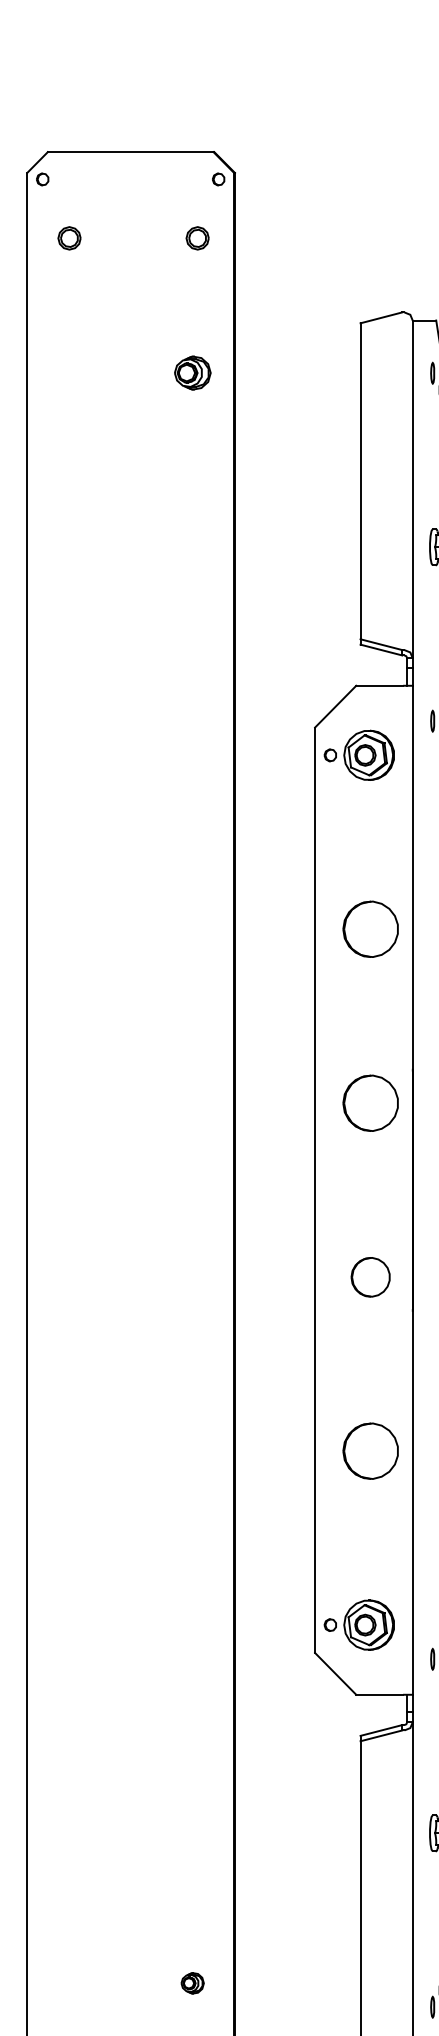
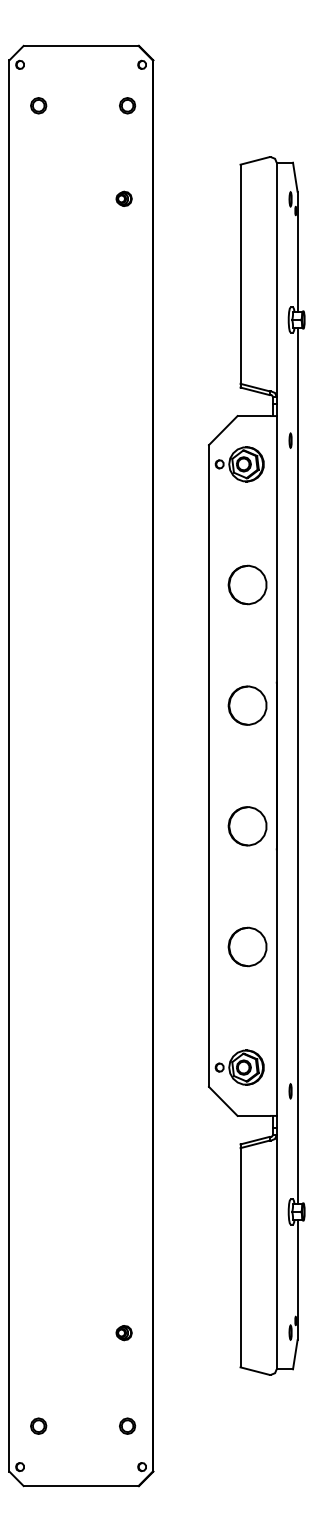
part: (191, 372) -> (123, 198), size x0.62
part: (370, 1277) -> (247, 826), size x1.43
part: (191, 1983) -> (123, 1333), moved

